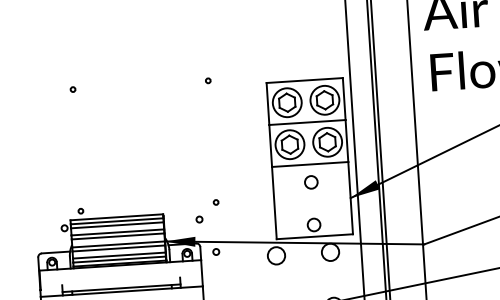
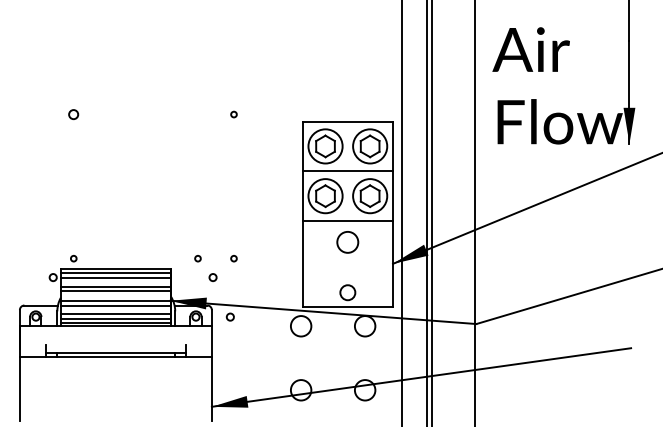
circle: (72, 89) -> (73, 114), size x1.6
circle: (310, 181) -> (347, 241), size x1.4
circle: (185, 204) -> (197, 258), added

